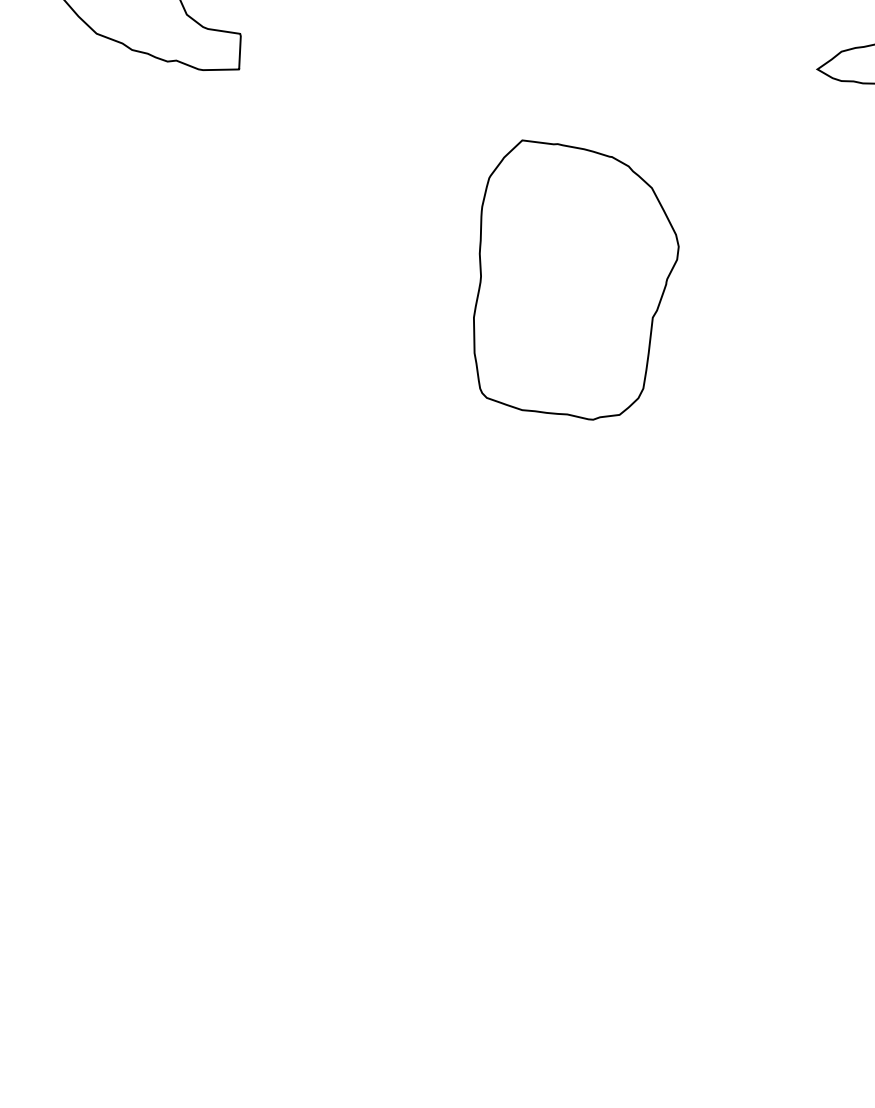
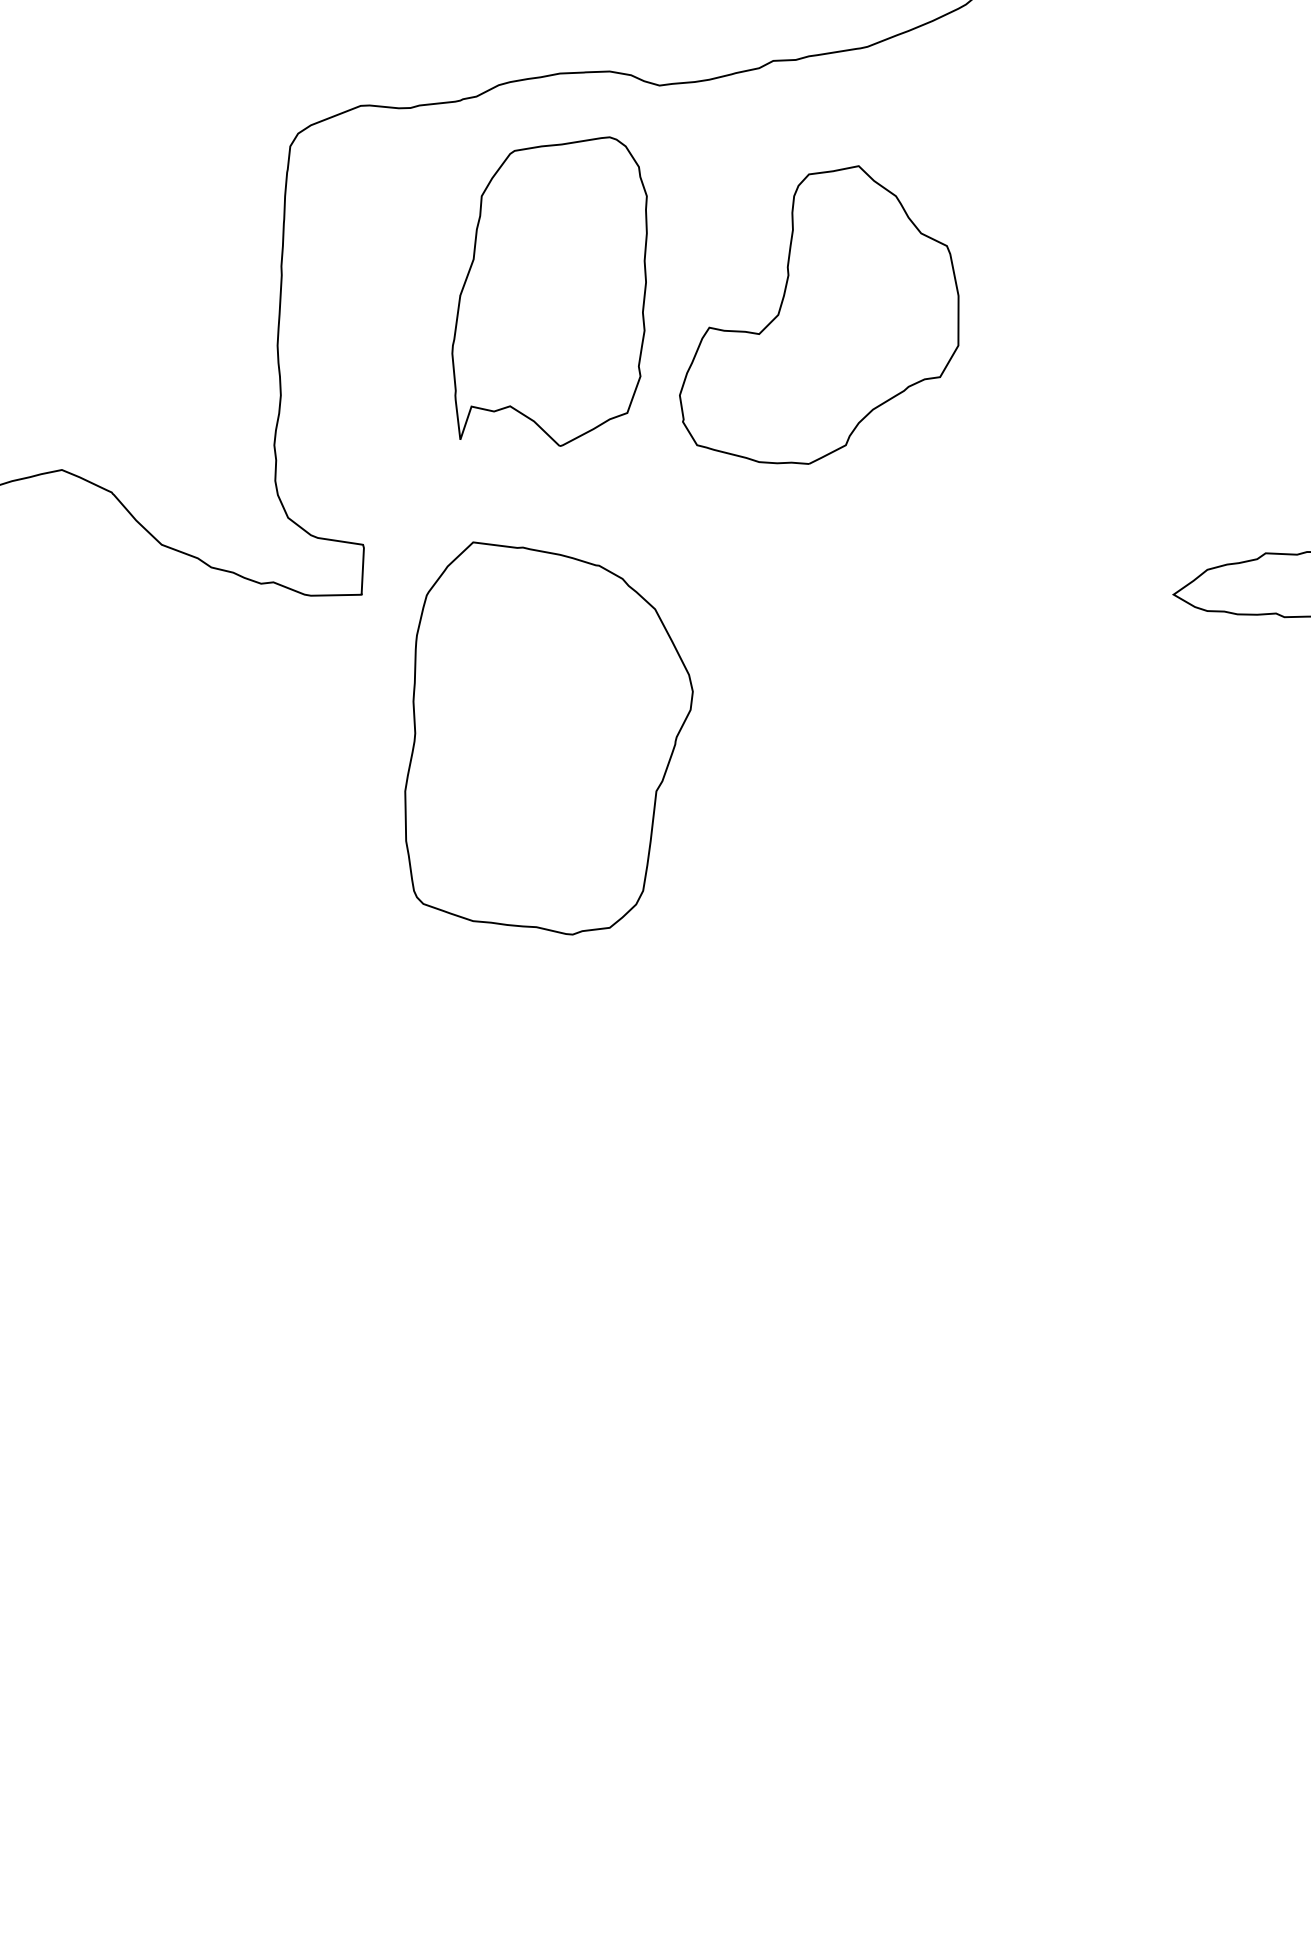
part: (575, 280) -> (548, 738), moved

